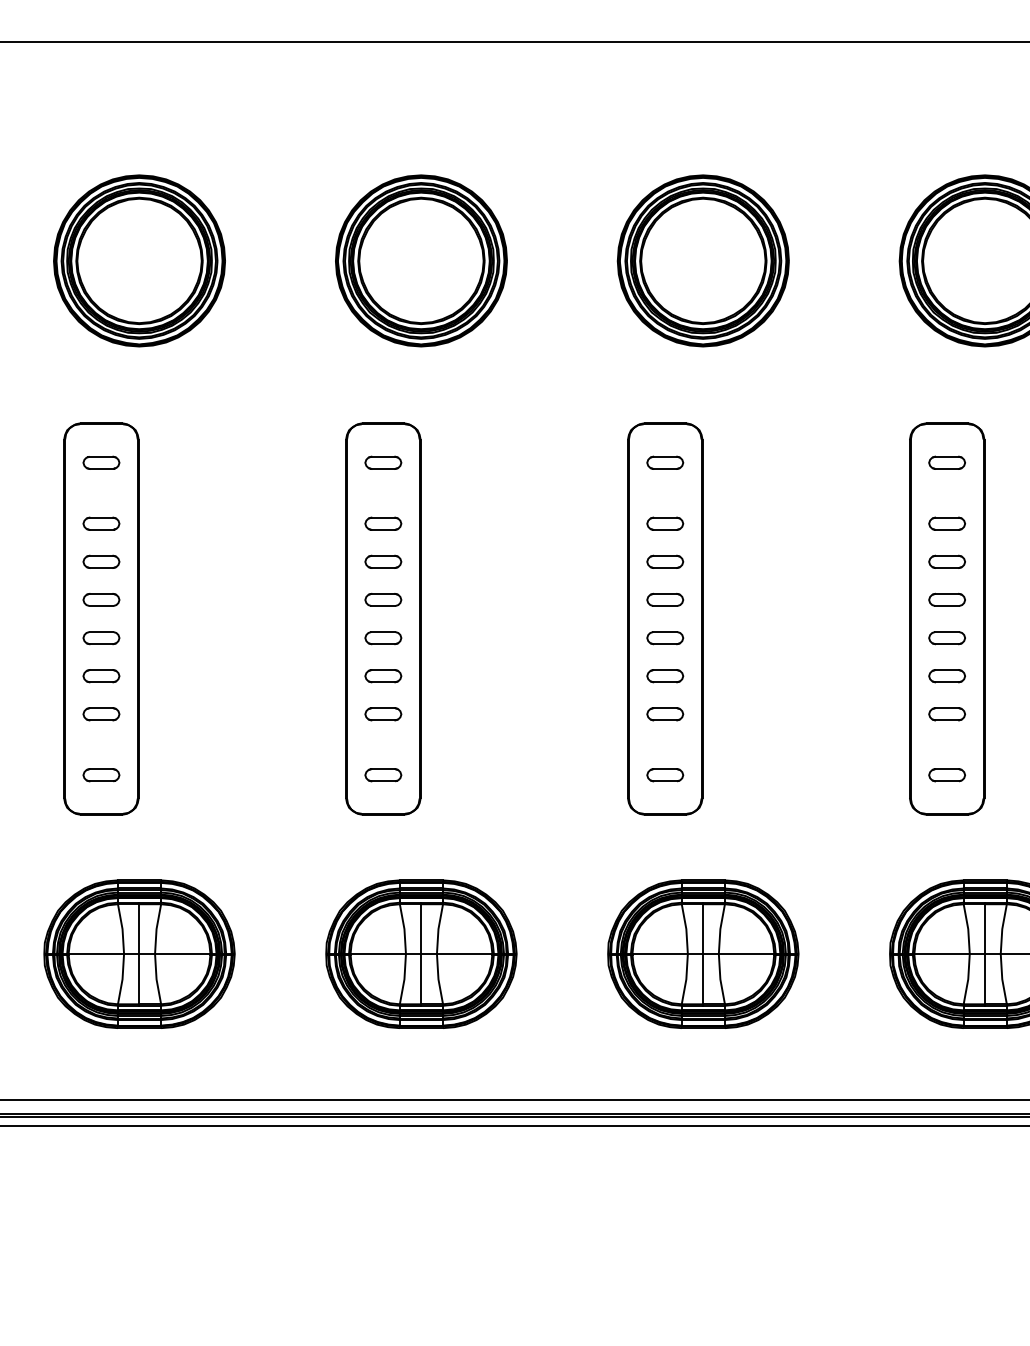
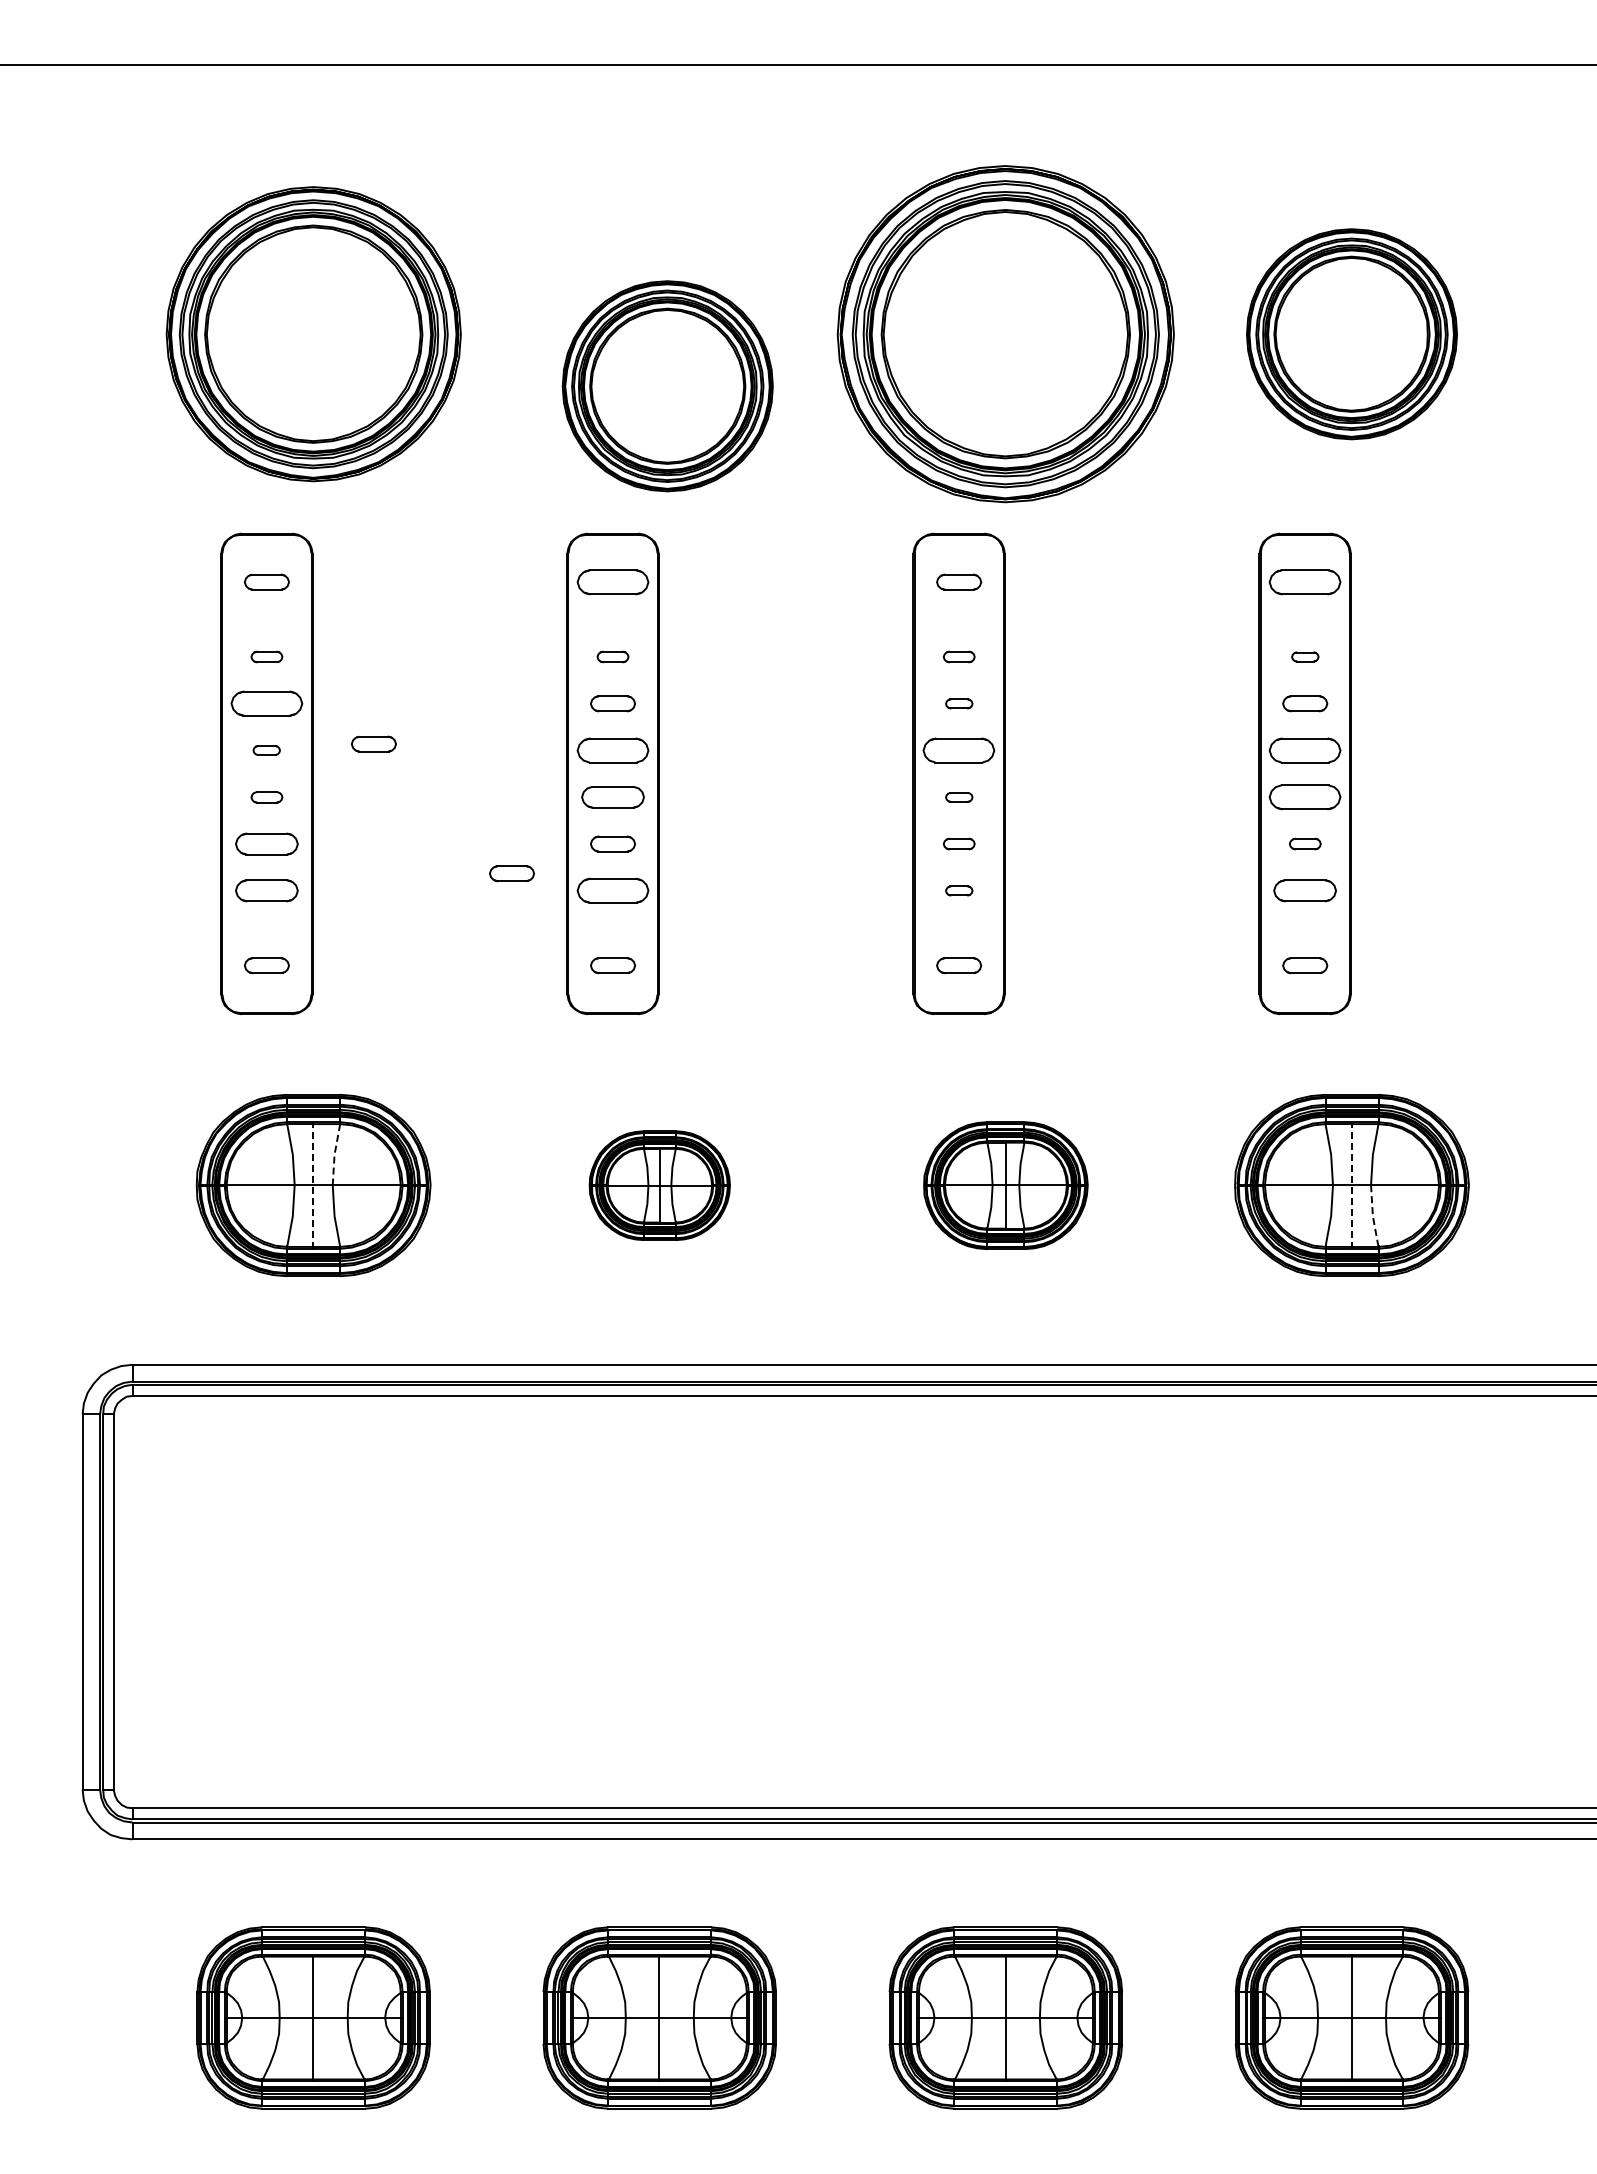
part: (139, 261) -> (313, 334), size x1.4
part: (421, 261) -> (667, 386), moved
part: (703, 261) -> (1005, 334), size x1.6
part: (382, 462) -> (612, 581), size x1.6
part: (947, 462) -> (1305, 581), size x1.6
part: (101, 523) -> (266, 656), size x0.7
part: (382, 523) -> (612, 656), size x0.7
part: (665, 523) -> (959, 656), size x0.7
part: (947, 523) -> (1305, 656), size x0.6
part: (101, 561) -> (266, 703), size x1.6
part: (665, 561) -> (959, 703), size x0.6
part: (188, 594) -> (373, 743), added
part: (101, 599) -> (266, 750), size x0.6
part: (382, 599) -> (612, 750), size x1.6
part: (665, 599) -> (959, 750), size x1.6
part: (947, 599) -> (1305, 750), size x1.6
part: (101, 638) -> (266, 797), size x0.7
part: (382, 638) -> (612, 797), size x1.4
part: (665, 638) -> (959, 797), size x0.6
part: (947, 638) -> (1305, 797), size x1.6
part: (101, 675) -> (266, 843), size x1.4
part: (665, 675) -> (959, 843), size x0.7
part: (947, 675) -> (1305, 843), size x0.7
part: (300, 700) -> (511, 873), added
part: (101, 713) -> (266, 890), size x1.4
part: (382, 713) -> (612, 890), size x1.6
part: (665, 713) -> (959, 890), size x0.6
part: (947, 713) -> (1305, 890), size x1.4
line: (156, 928) -> (334, 1154), solid -> dashed
line: (139, 954) -> (313, 1185), solid -> dashed
part: (421, 954) -> (659, 1185), size x0.6
part: (703, 954) -> (1005, 1185), size x0.7
line: (984, 954) -> (1351, 1185), solid -> dashed
line: (1001, 979) -> (1372, 1216), solid -> dashed

